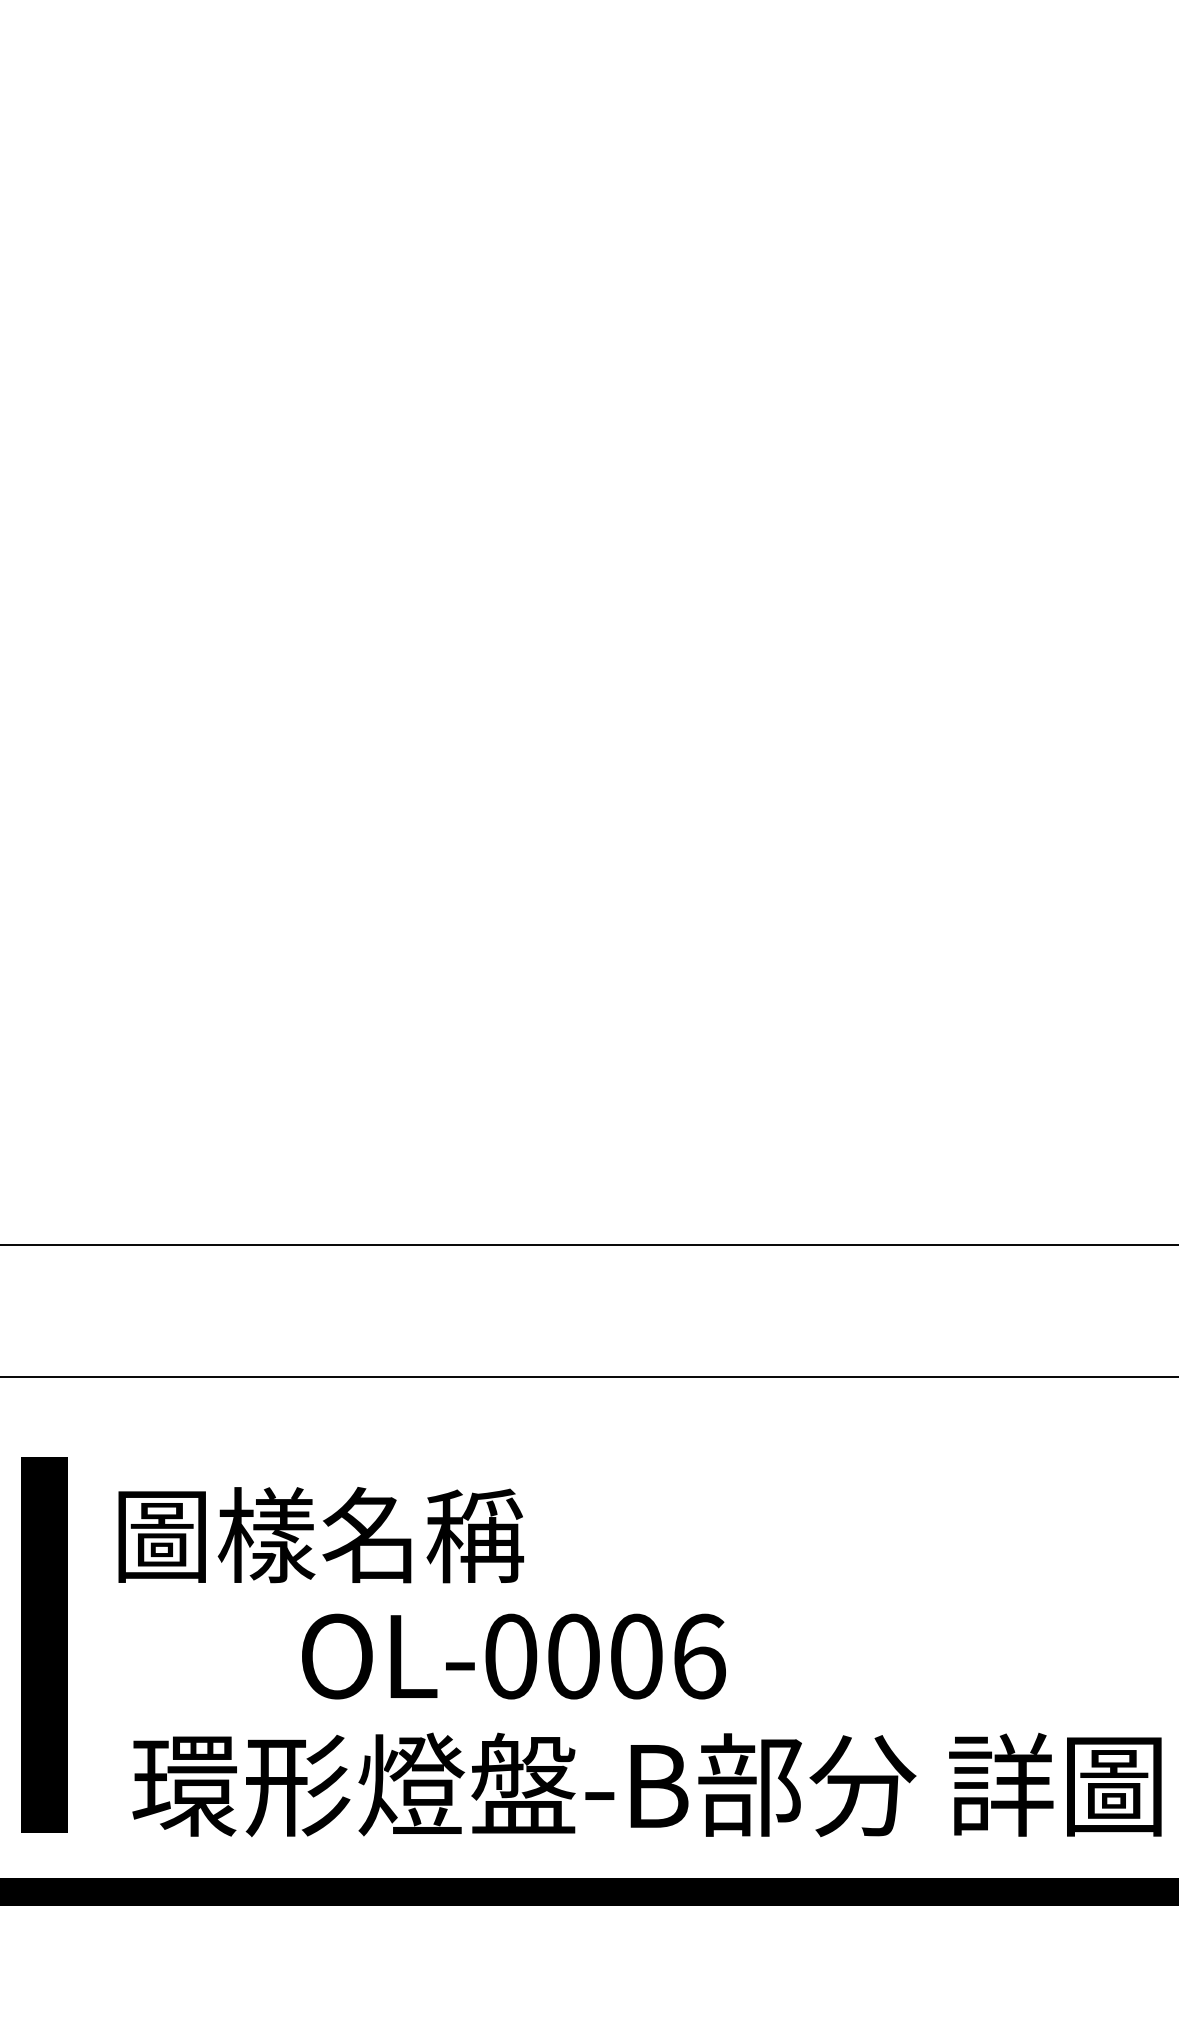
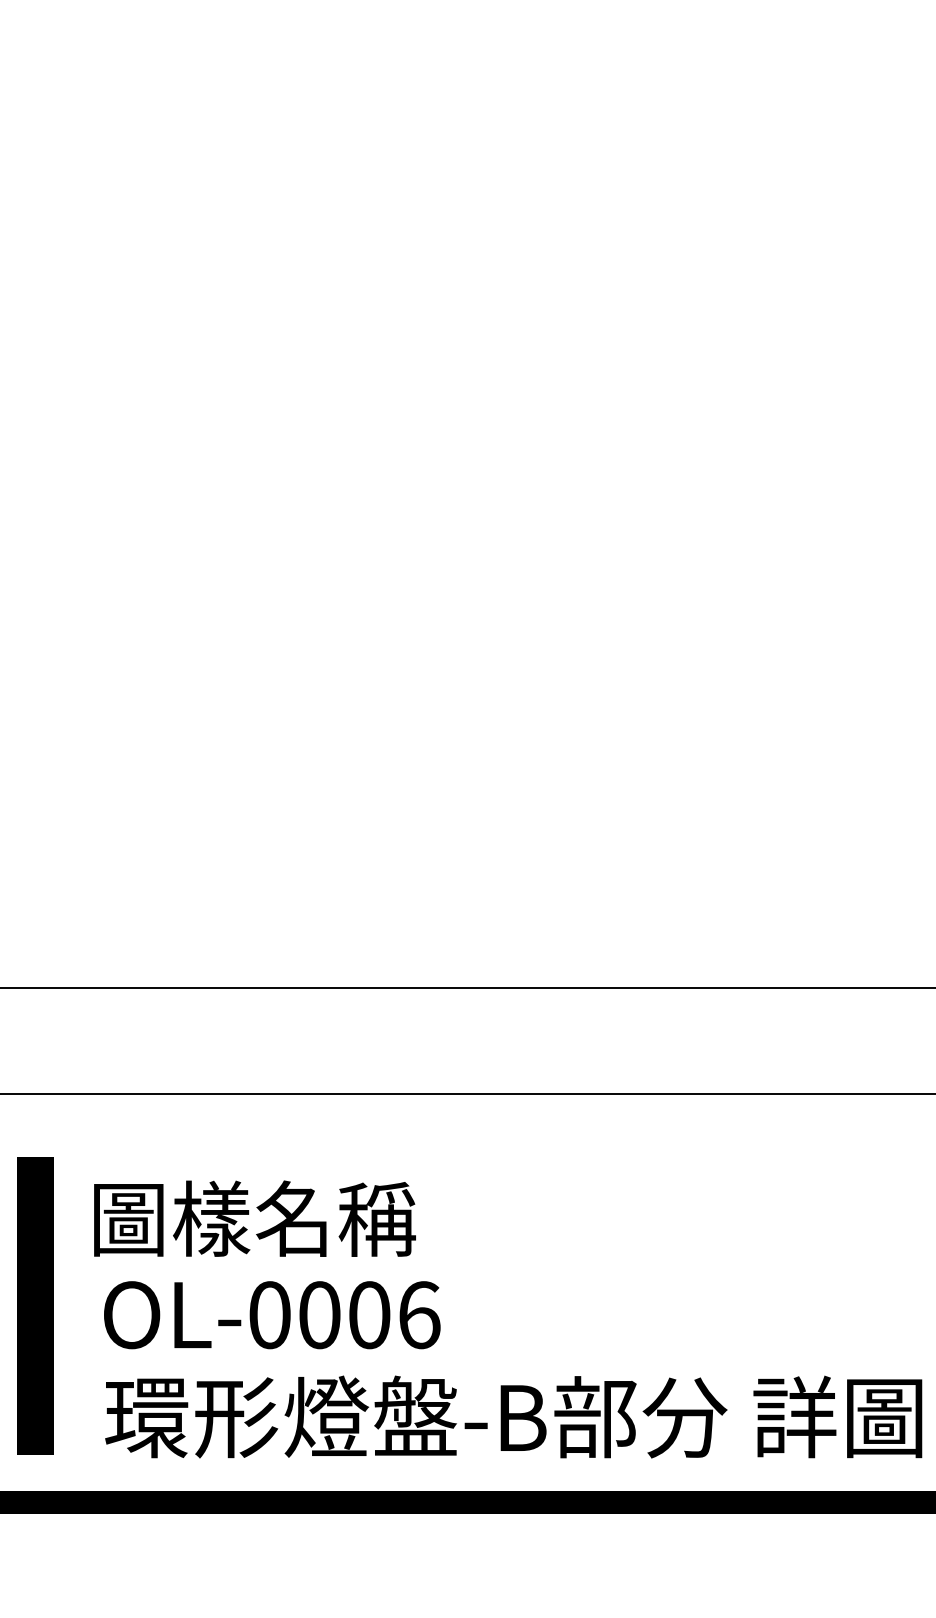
text: (513, 1656) -> (271, 1315), moved

